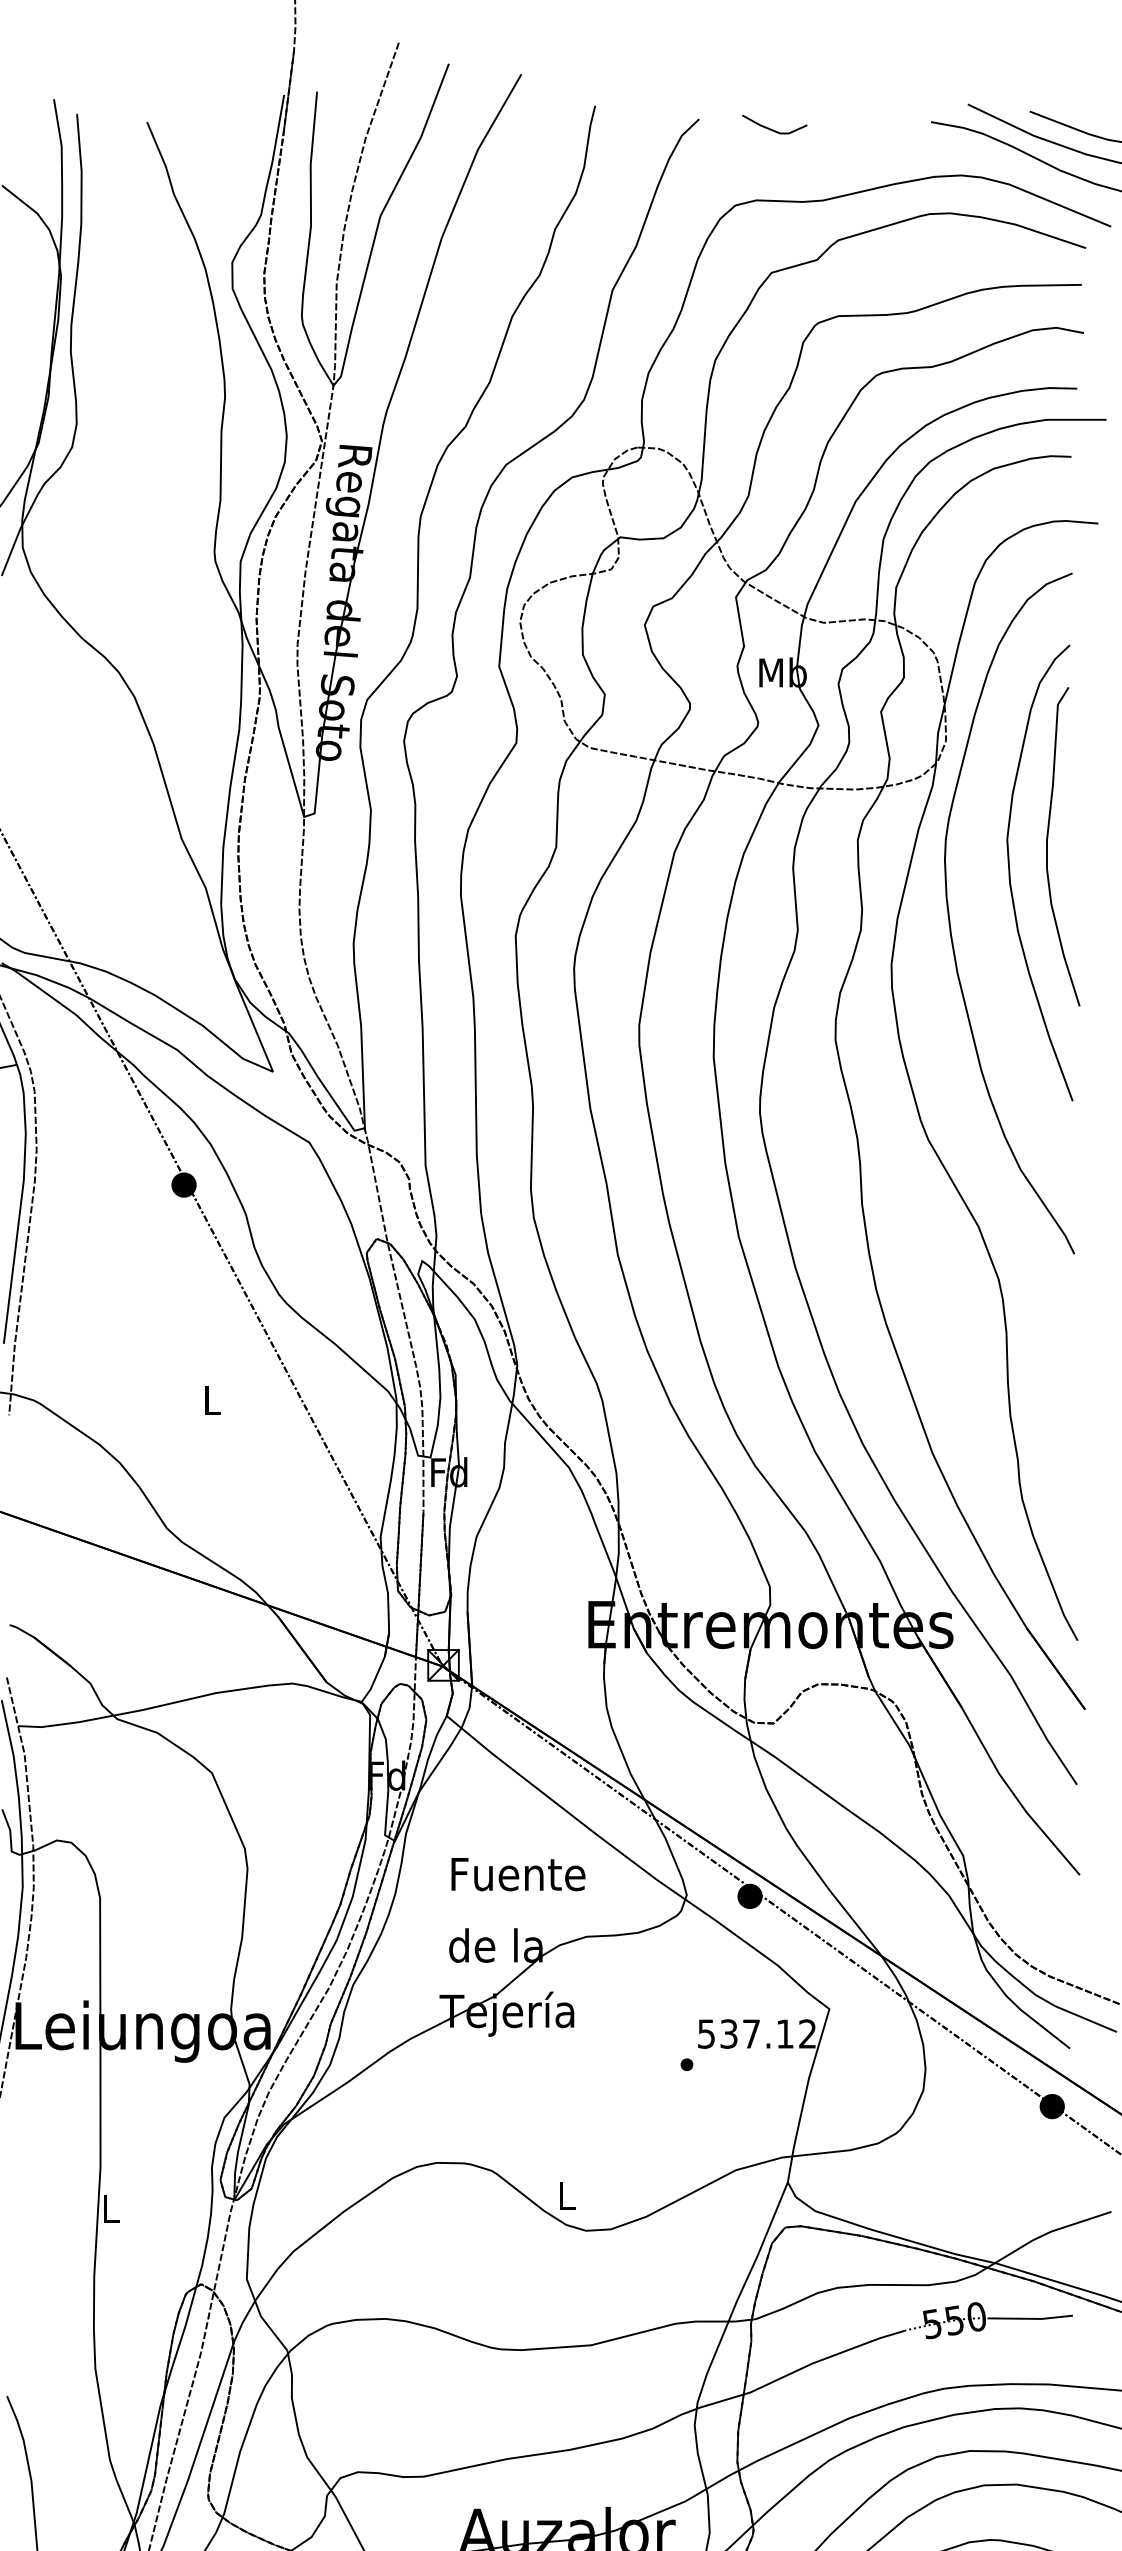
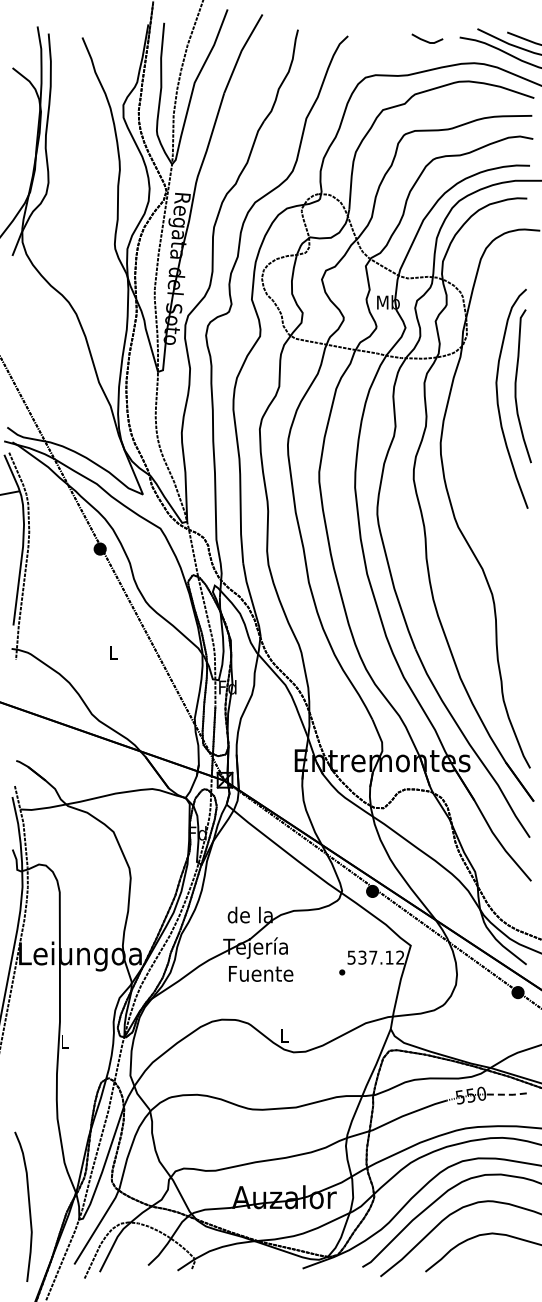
line: (774, 128) -> (427, 40), moved
curve: (951, 915) -> (469, 419), removed
text: (519, 1873) -> (261, 973), moved
line: (1032, 2318) -> (508, 1094), solid -> dashed

